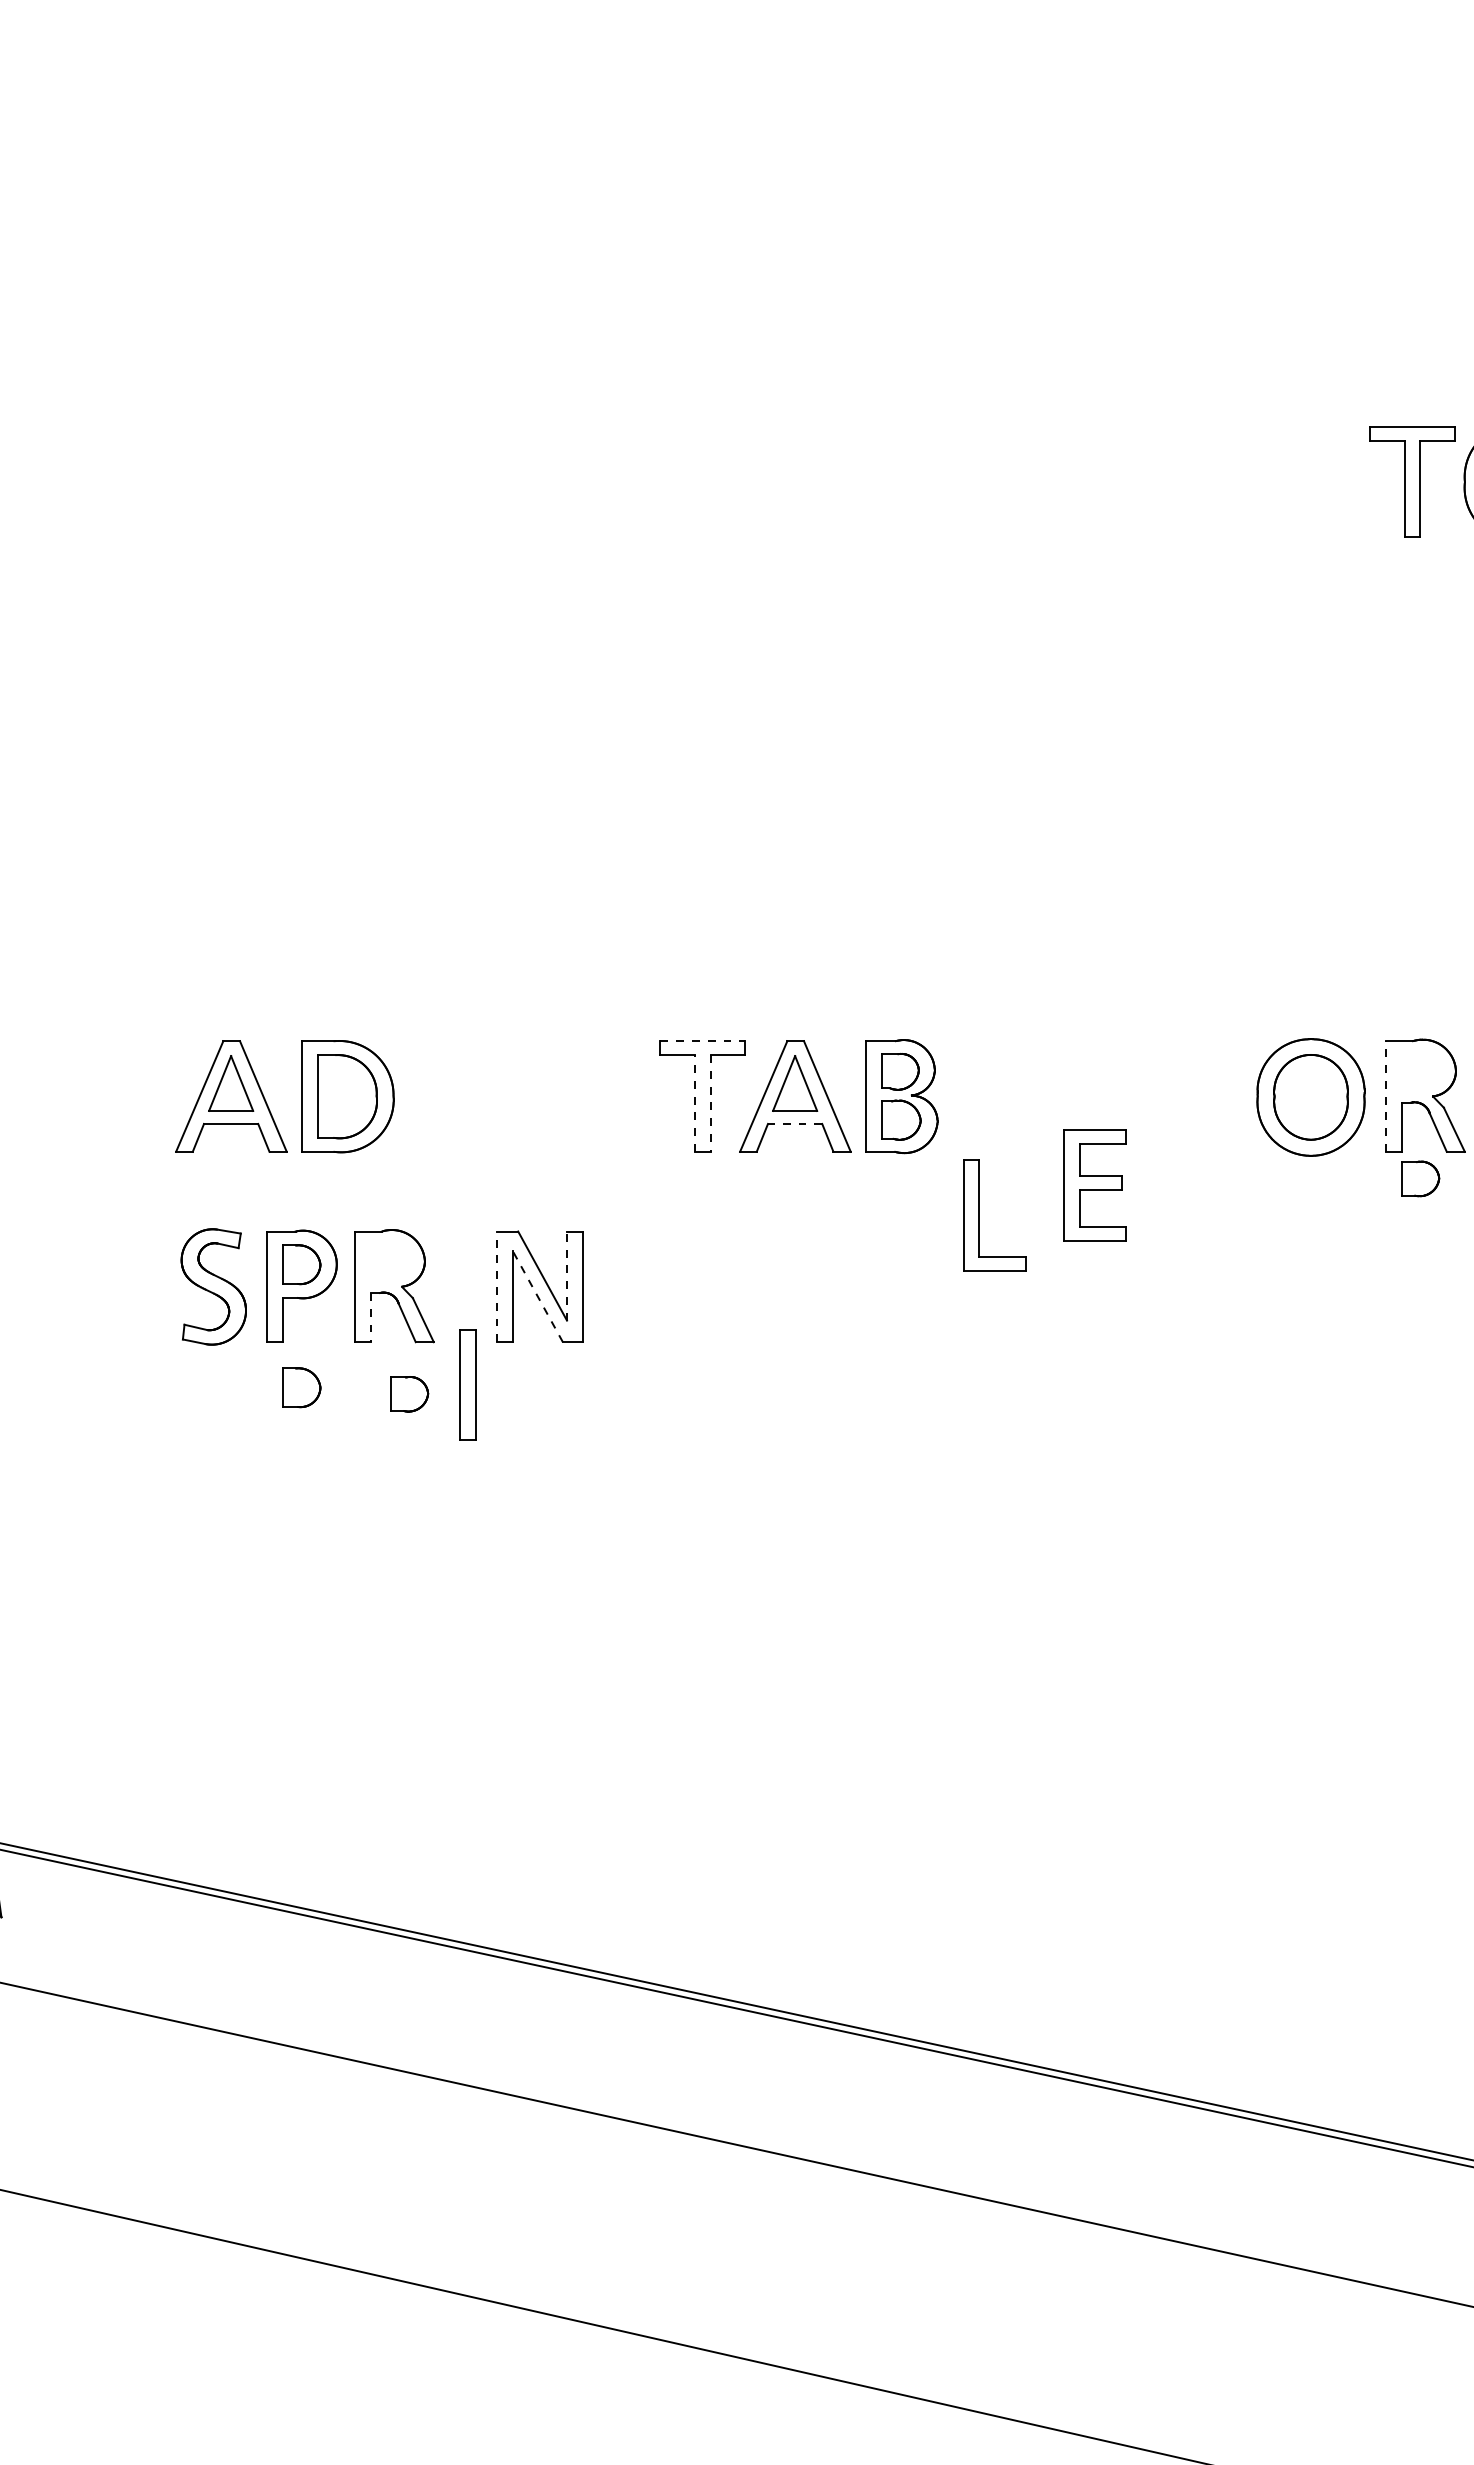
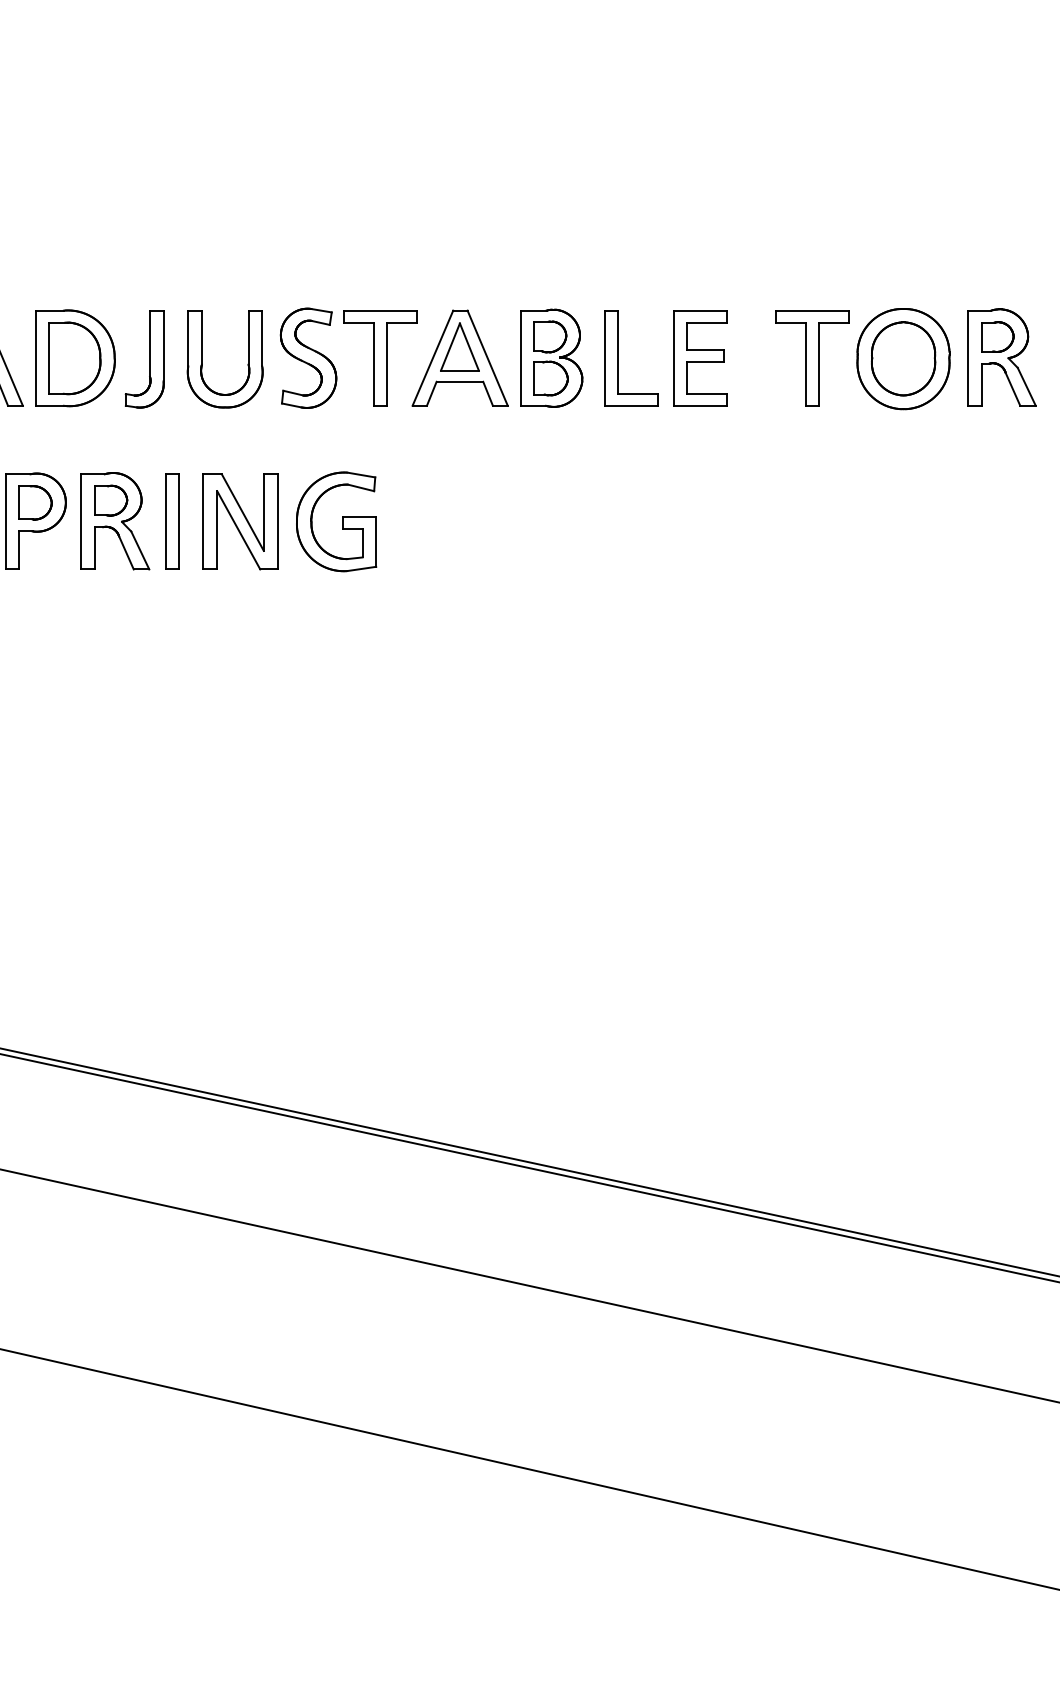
line: (703, 1041) -> (381, 310), dashed -> solid
part: (618, 1096) -> (308, 358), added
part: (1205, 1096) -> (812, 358), added
line: (1385, 1096) -> (967, 358), dashed -> solid
part: (428, 1097) -> (144, 359), added
part: (495, 1097) -> (202, 359), added
line: (694, 1103) -> (373, 364), dashed -> solid
line: (710, 1104) -> (387, 365), dashed -> solid
line: (794, 1123) -> (459, 381), dashed -> solid
part: (1420, 1178) -> (997, 336), moved
part: (1094, 1185) -> (700, 358), moved
part: (979, 1215) -> (618, 358), moved
line: (567, 1276) -> (264, 512), dashed -> solid
line: (496, 1286) -> (203, 521), dashed -> solid
part: (658, 1286) -> (342, 521), added
line: (537, 1296) -> (238, 530), dashed -> solid
line: (370, 1317) -> (94, 548), dashed -> solid
part: (467, 1384) -> (172, 521), moved
part: (301, 1387) -> (35, 608), removed
part: (409, 1394) -> (111, 500), moved

